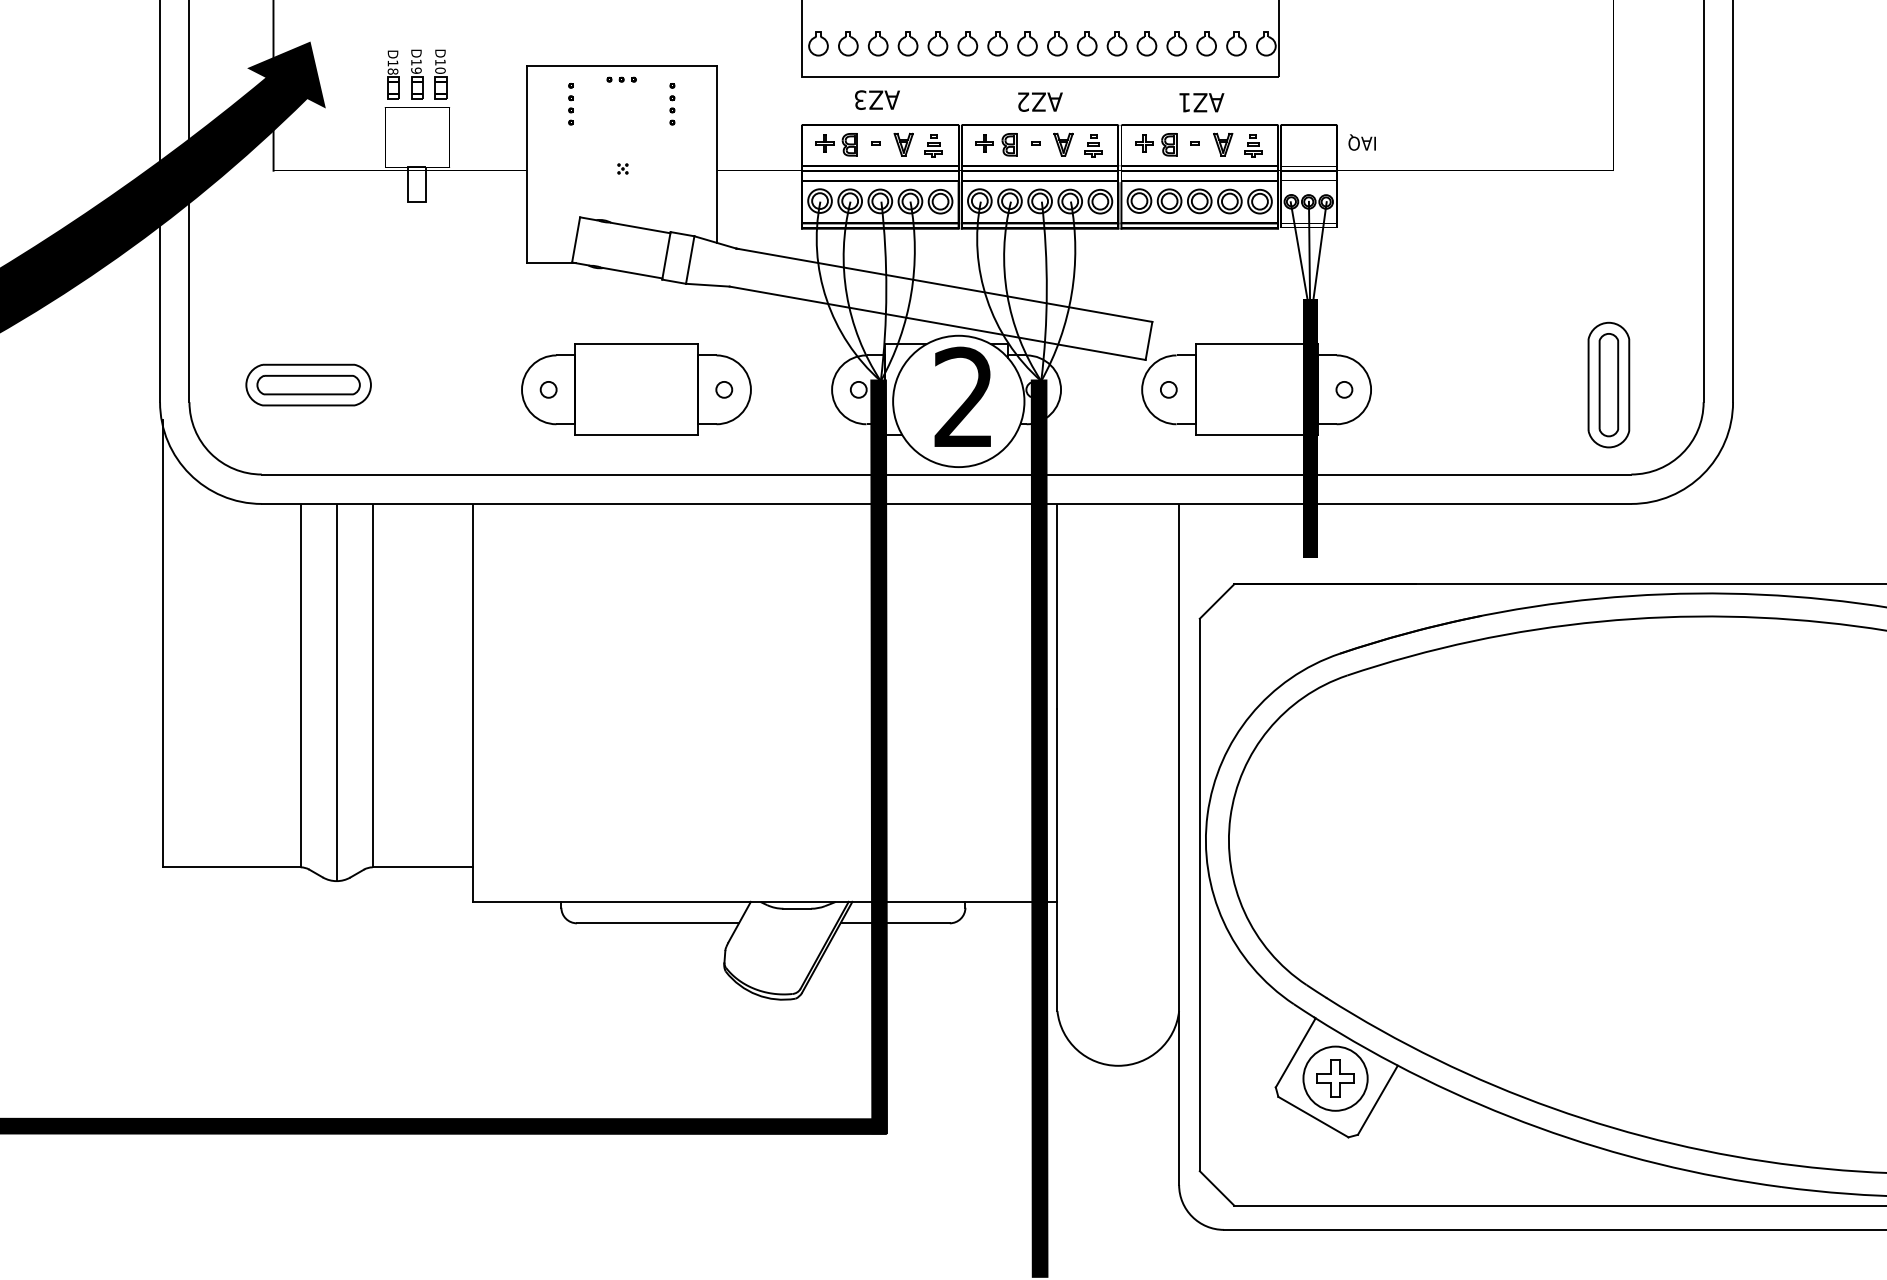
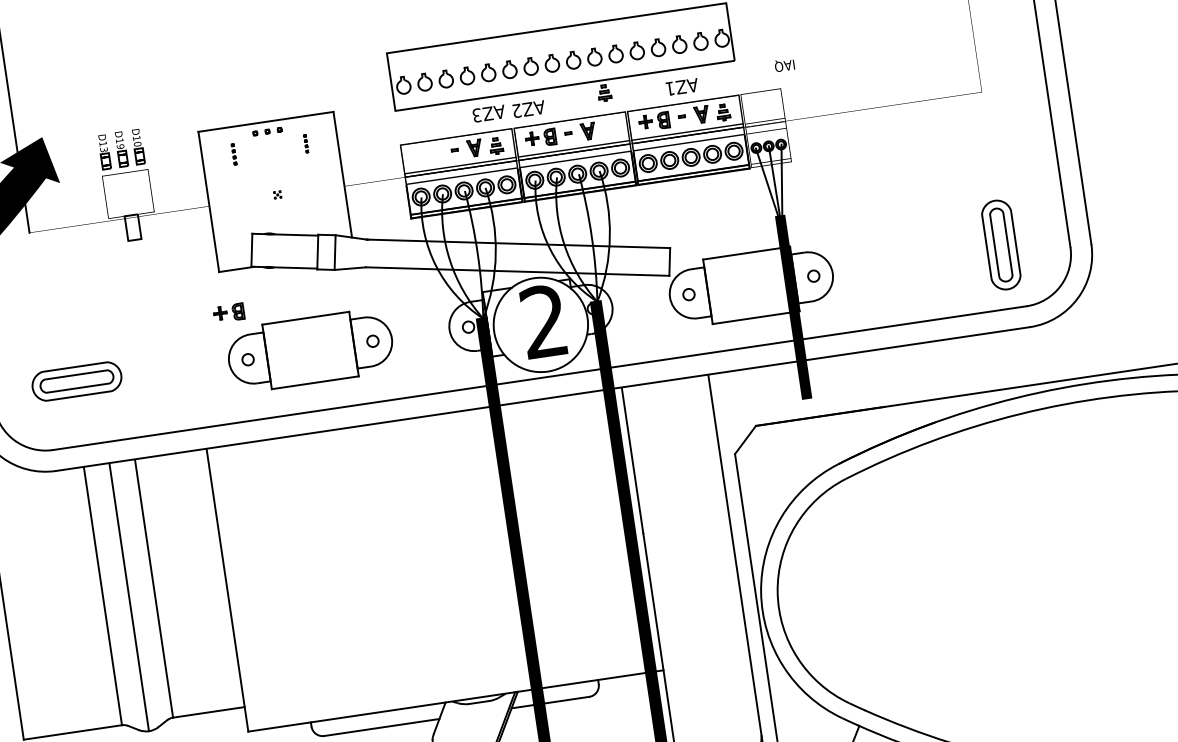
text: (392, 71) -> (103, 149), D18 -> D13
part: (621, 79) -> (267, 131), size x1.4
text: (877, 99) -> (489, 113), moved
text: (1040, 101) -> (529, 108), moved
part: (570, 104) -> (233, 154), size x0.7
part: (672, 104) -> (306, 143), size x0.6
text: (1361, 142) -> (784, 65), moved
part: (836, 144) -> (228, 312), moved
part: (1093, 145) -> (604, 92), moved

